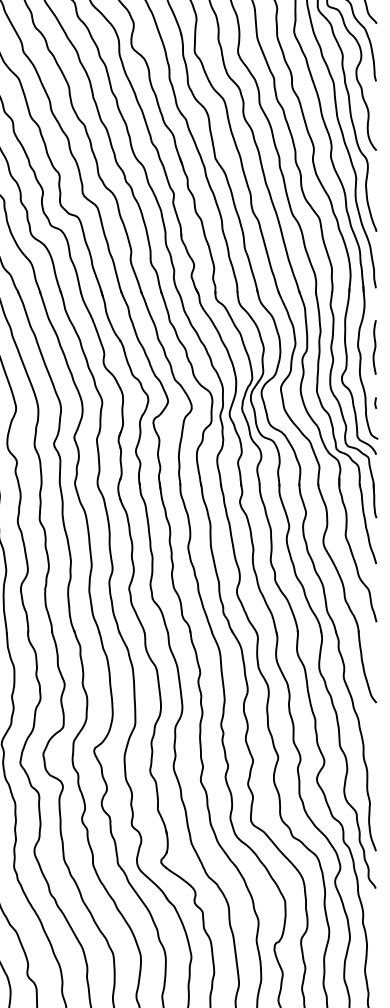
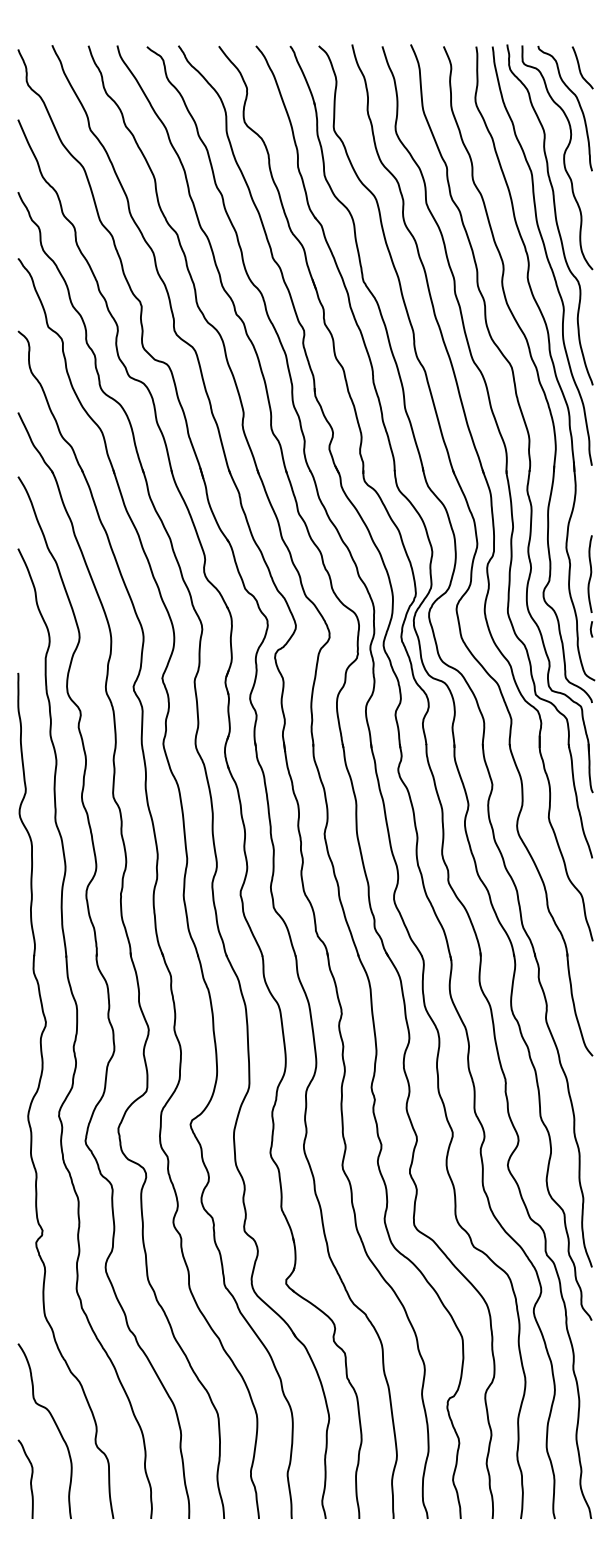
curve: (374, 347) -> (590, 573), moved

